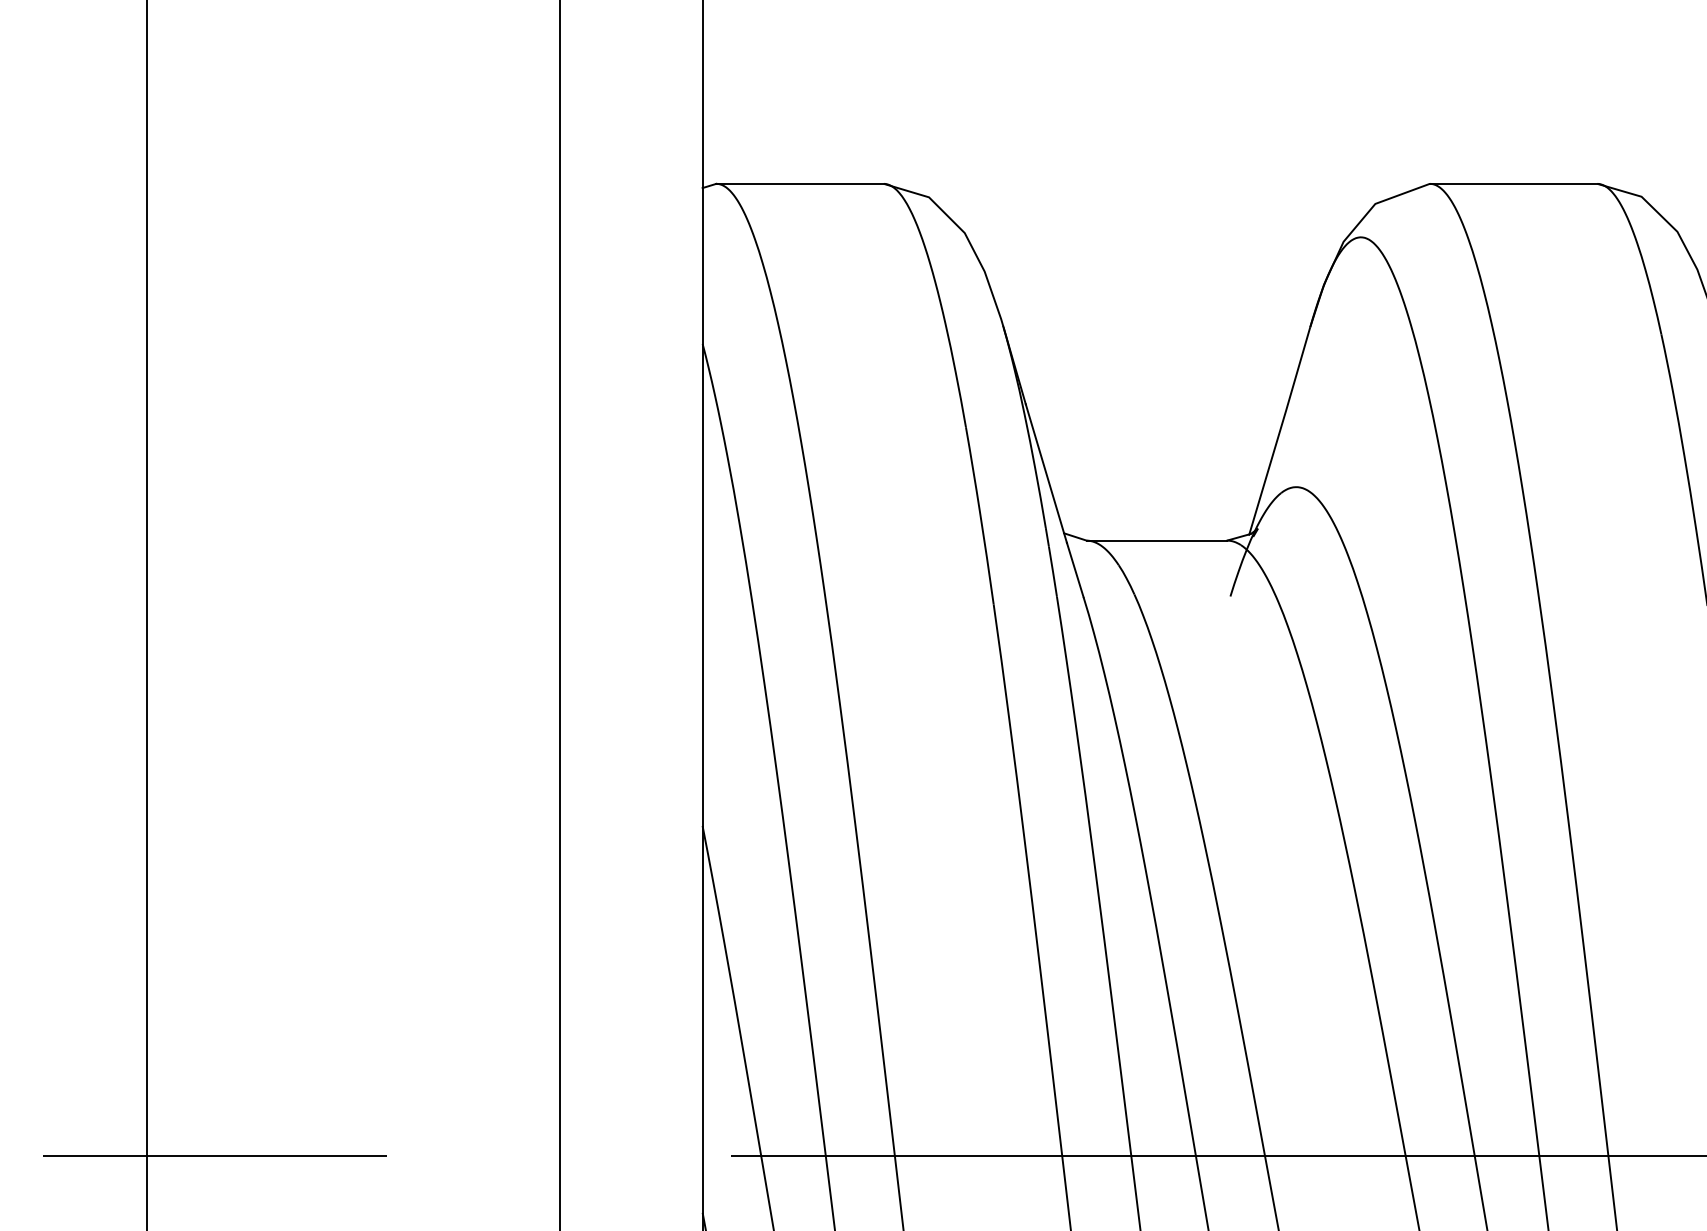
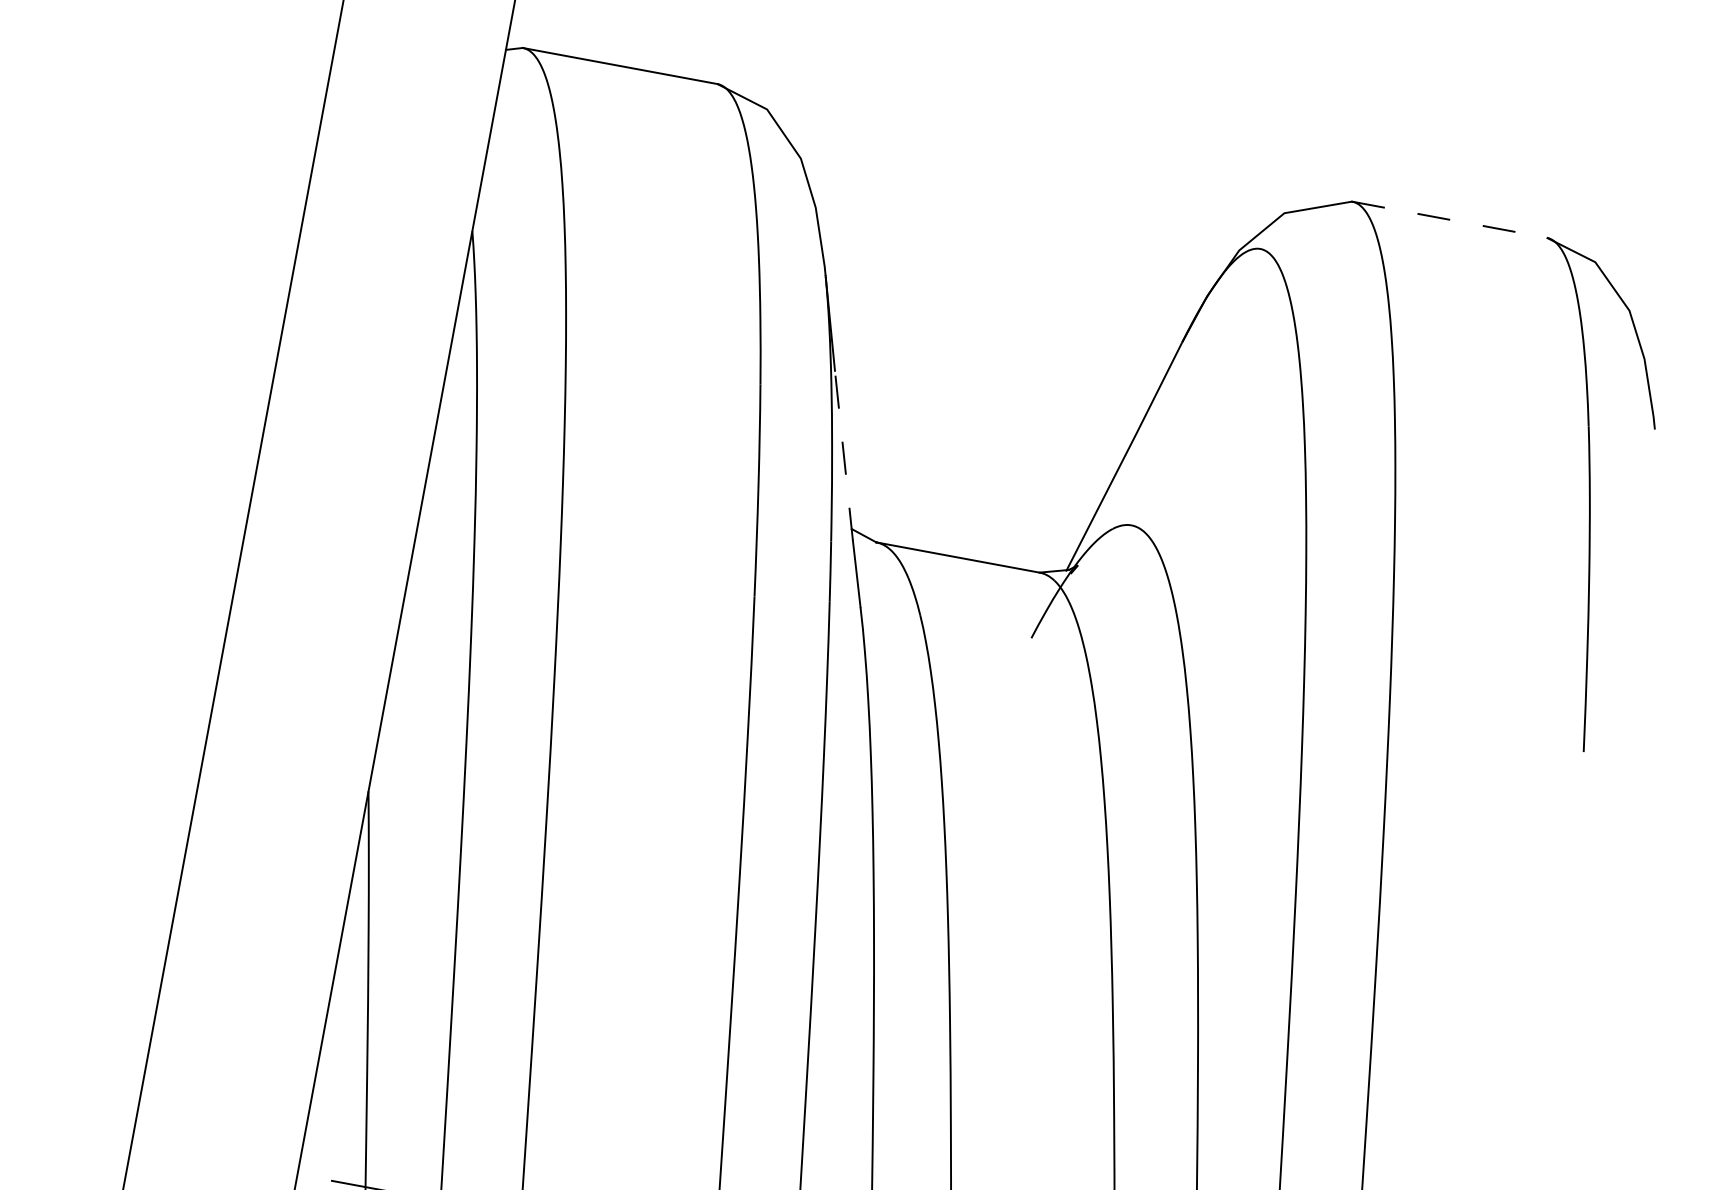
line: (1513, 183) -> (1449, 219), solid -> dashed
line: (1046, 473) -> (844, 455), solid -> dashed

